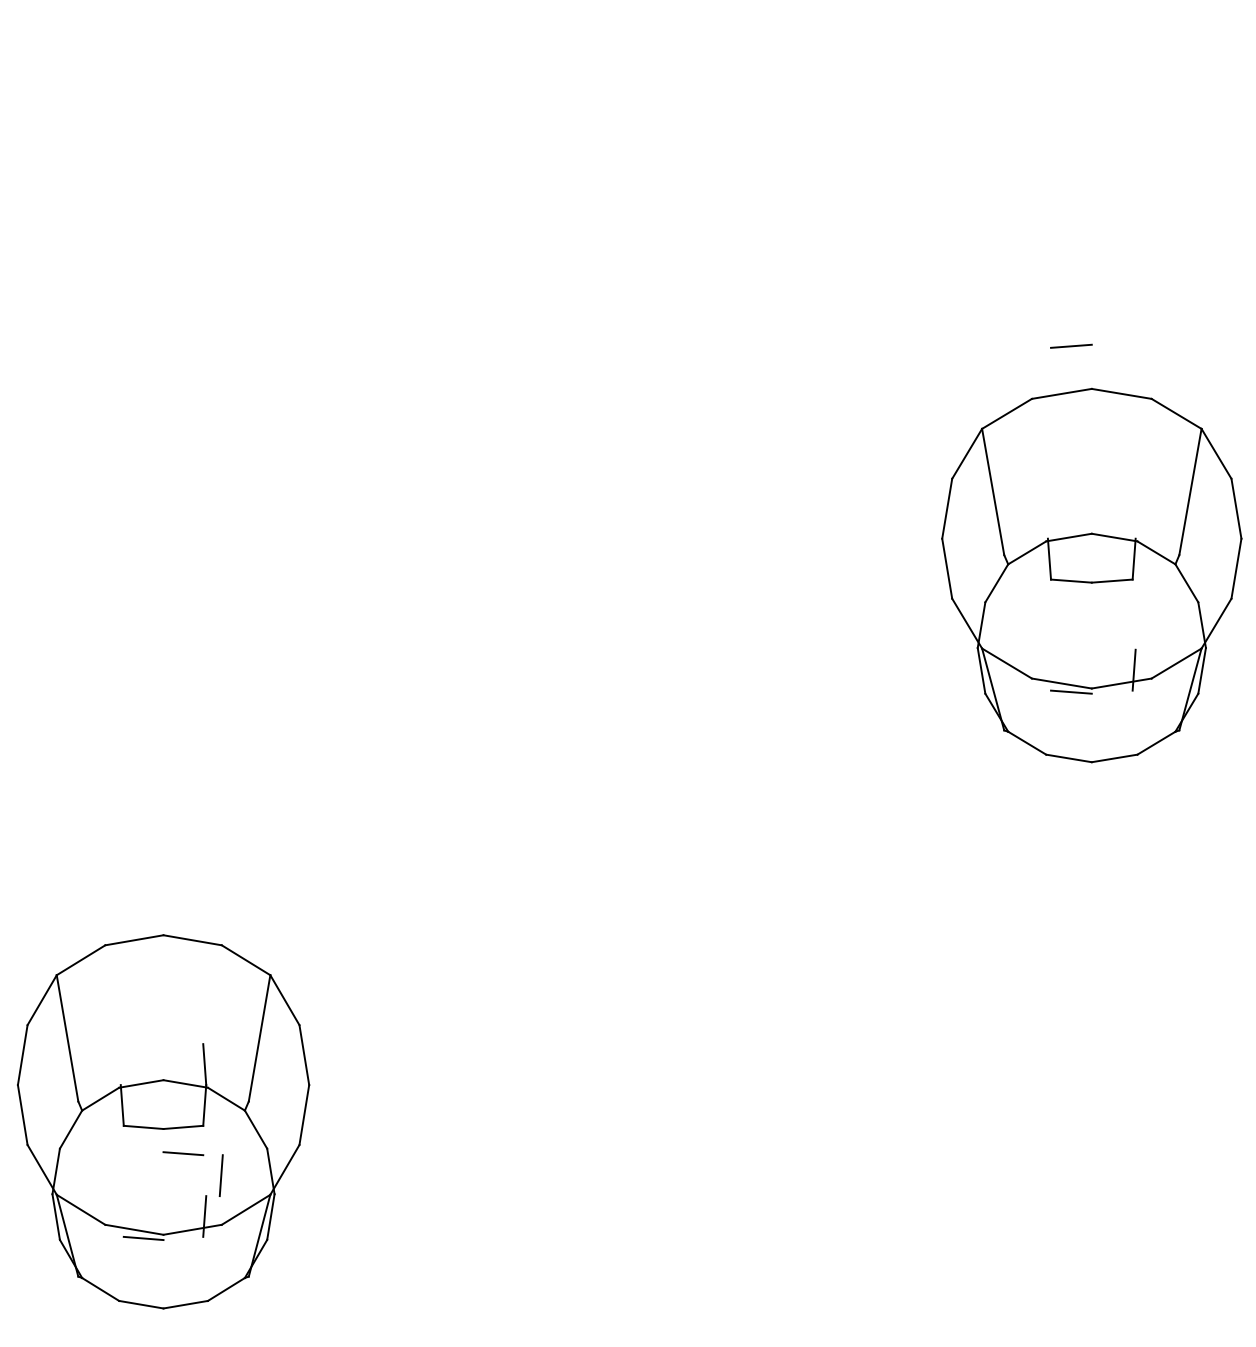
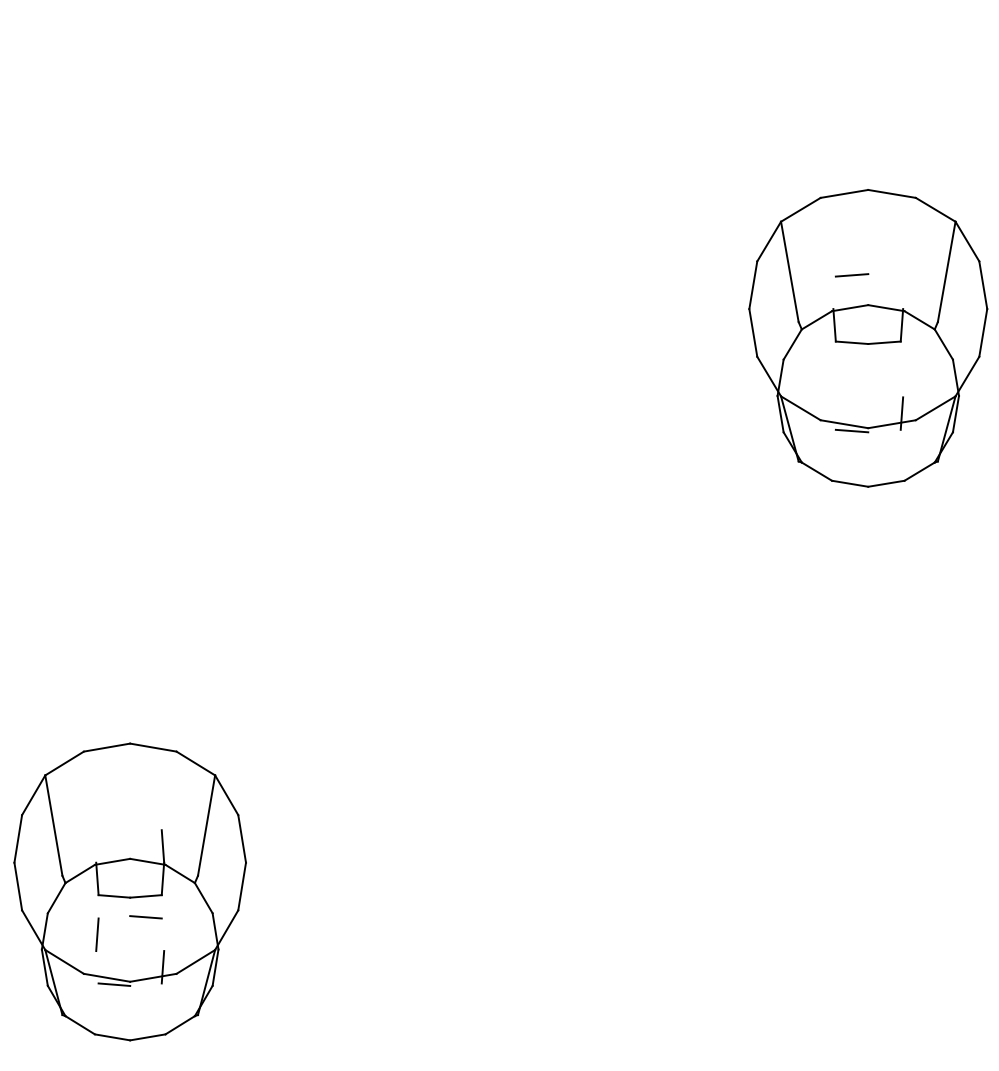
part: (1091, 575) -> (868, 338), moved
line: (220, 1175) -> (96, 934), moved

